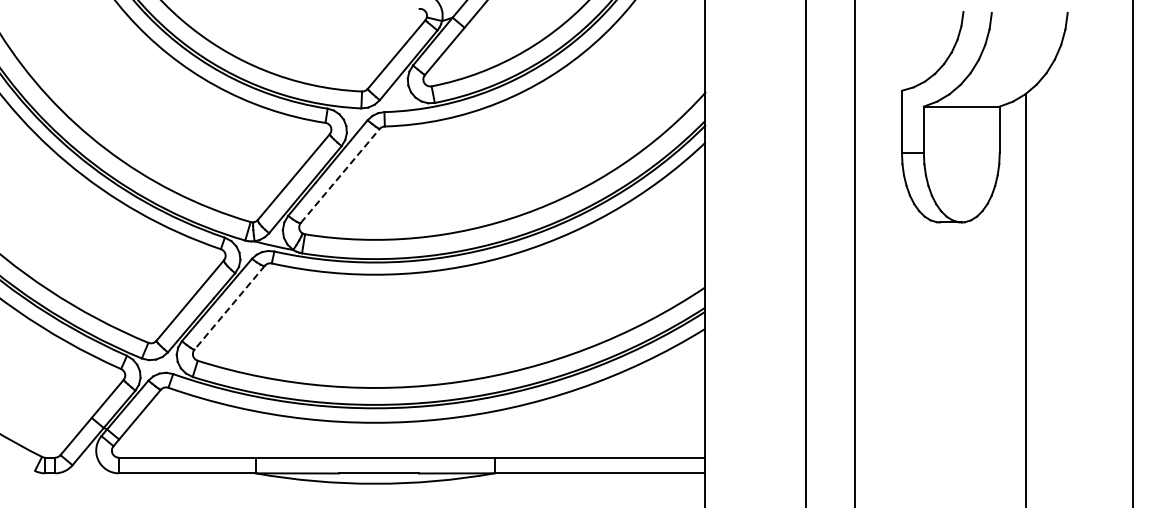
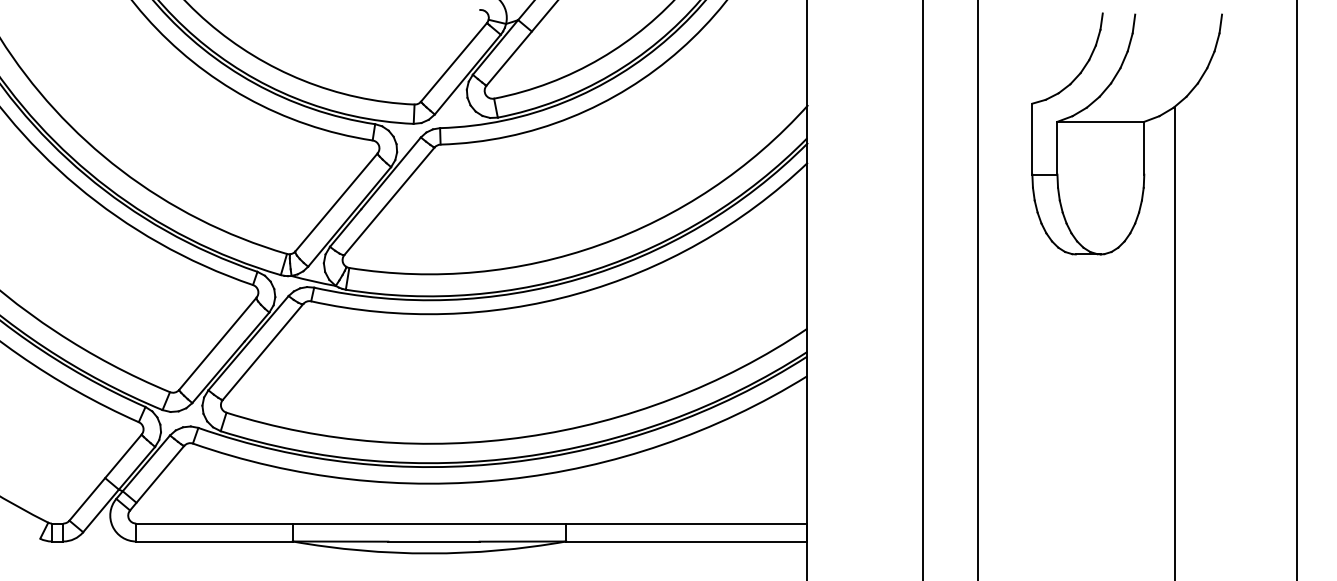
line: (340, 175) -> (389, 200), dashed -> solid
line: (229, 307) -> (262, 351), dashed -> solid

